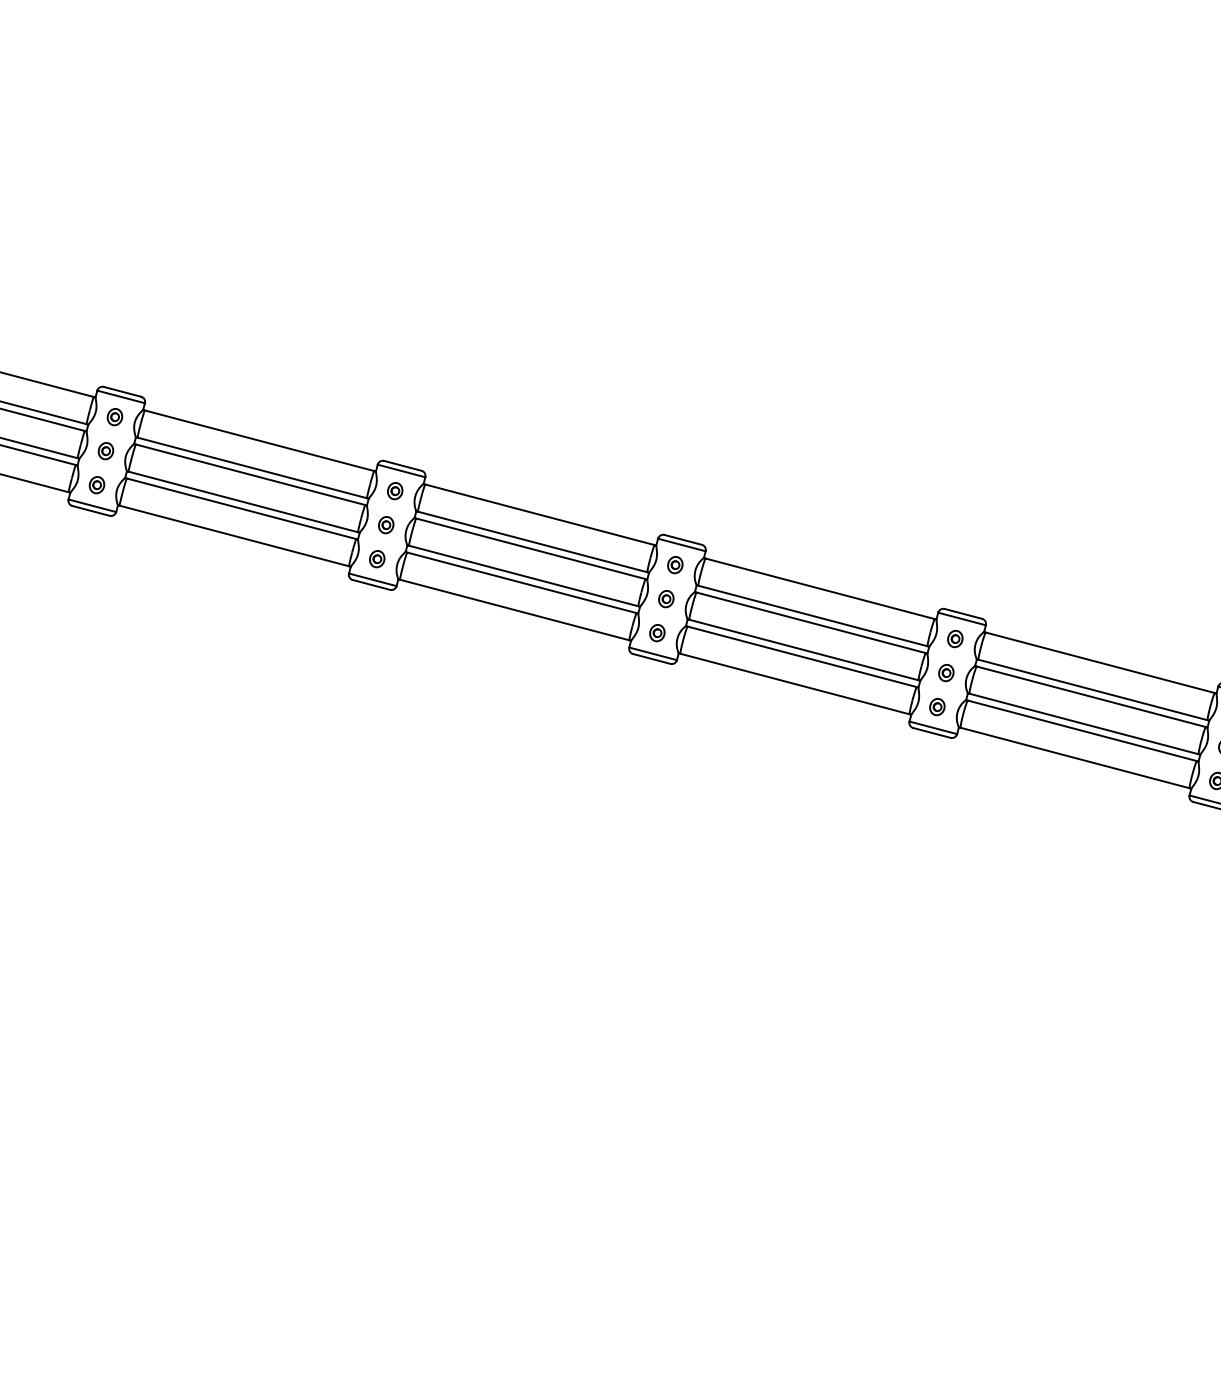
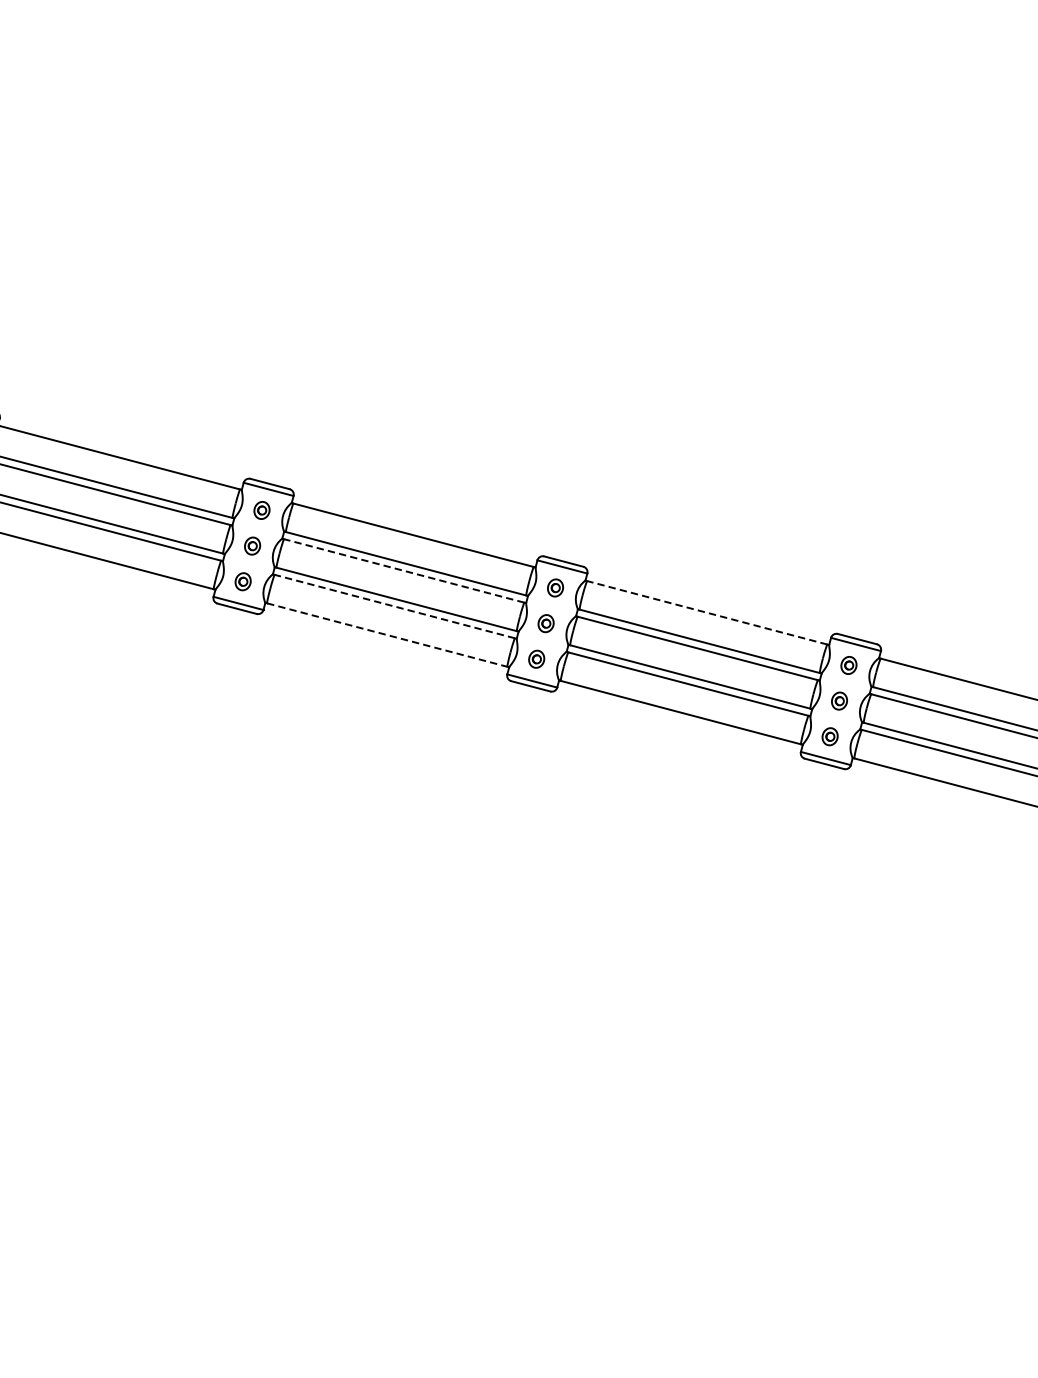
line: (530, 548) -> (403, 570), solid -> dashed
line: (521, 582) -> (394, 606), solid -> dashed
line: (820, 588) -> (707, 612), solid -> dashed
line: (514, 610) -> (387, 635), solid -> dashed

